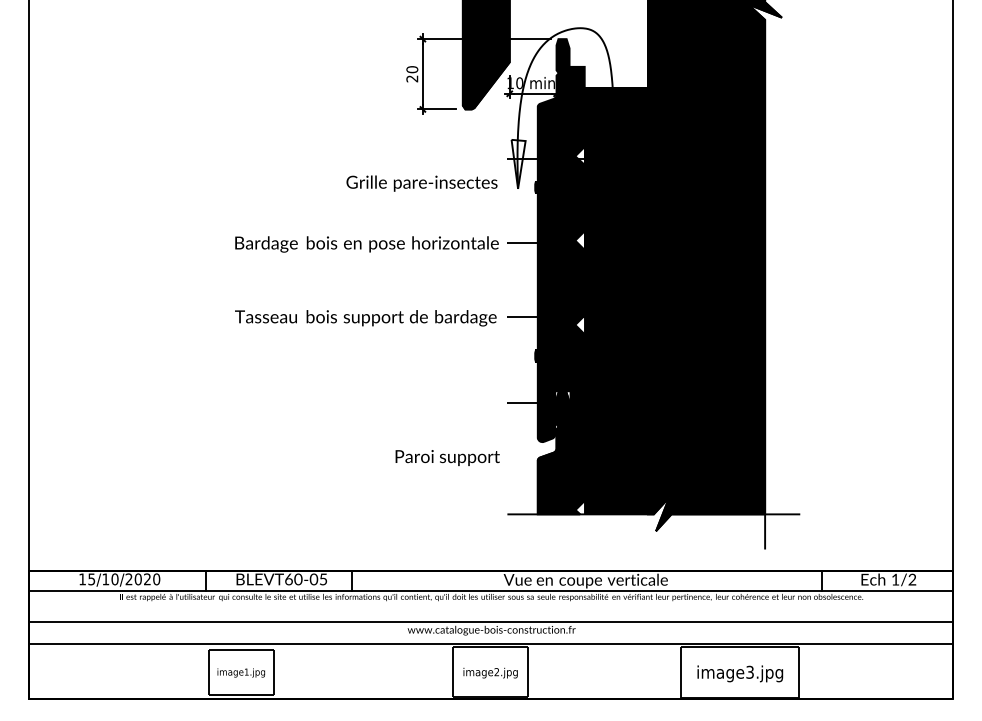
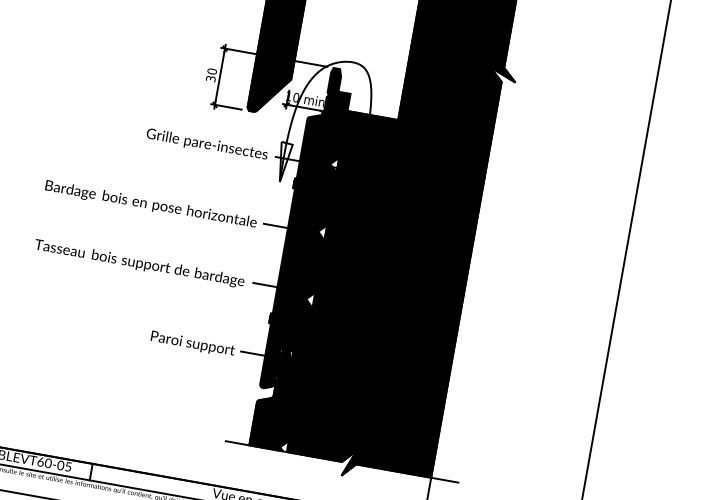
text: (412, 78) -> (211, 78), 20 -> 30
text: (421, 183) -> (206, 144), moved
text: (447, 457) -> (192, 343), moved

